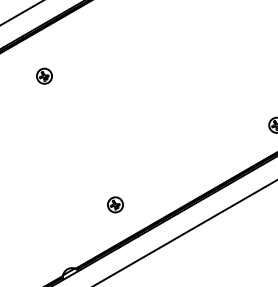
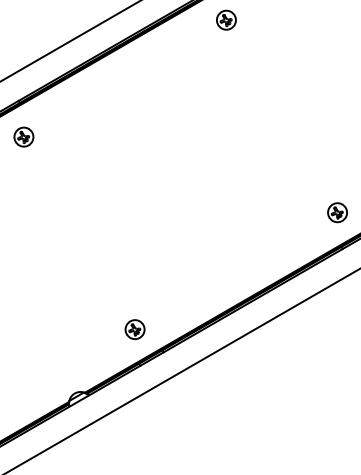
part: (44, 75) -> (23, 136), moved
part: (115, 204) -> (134, 329), moved

